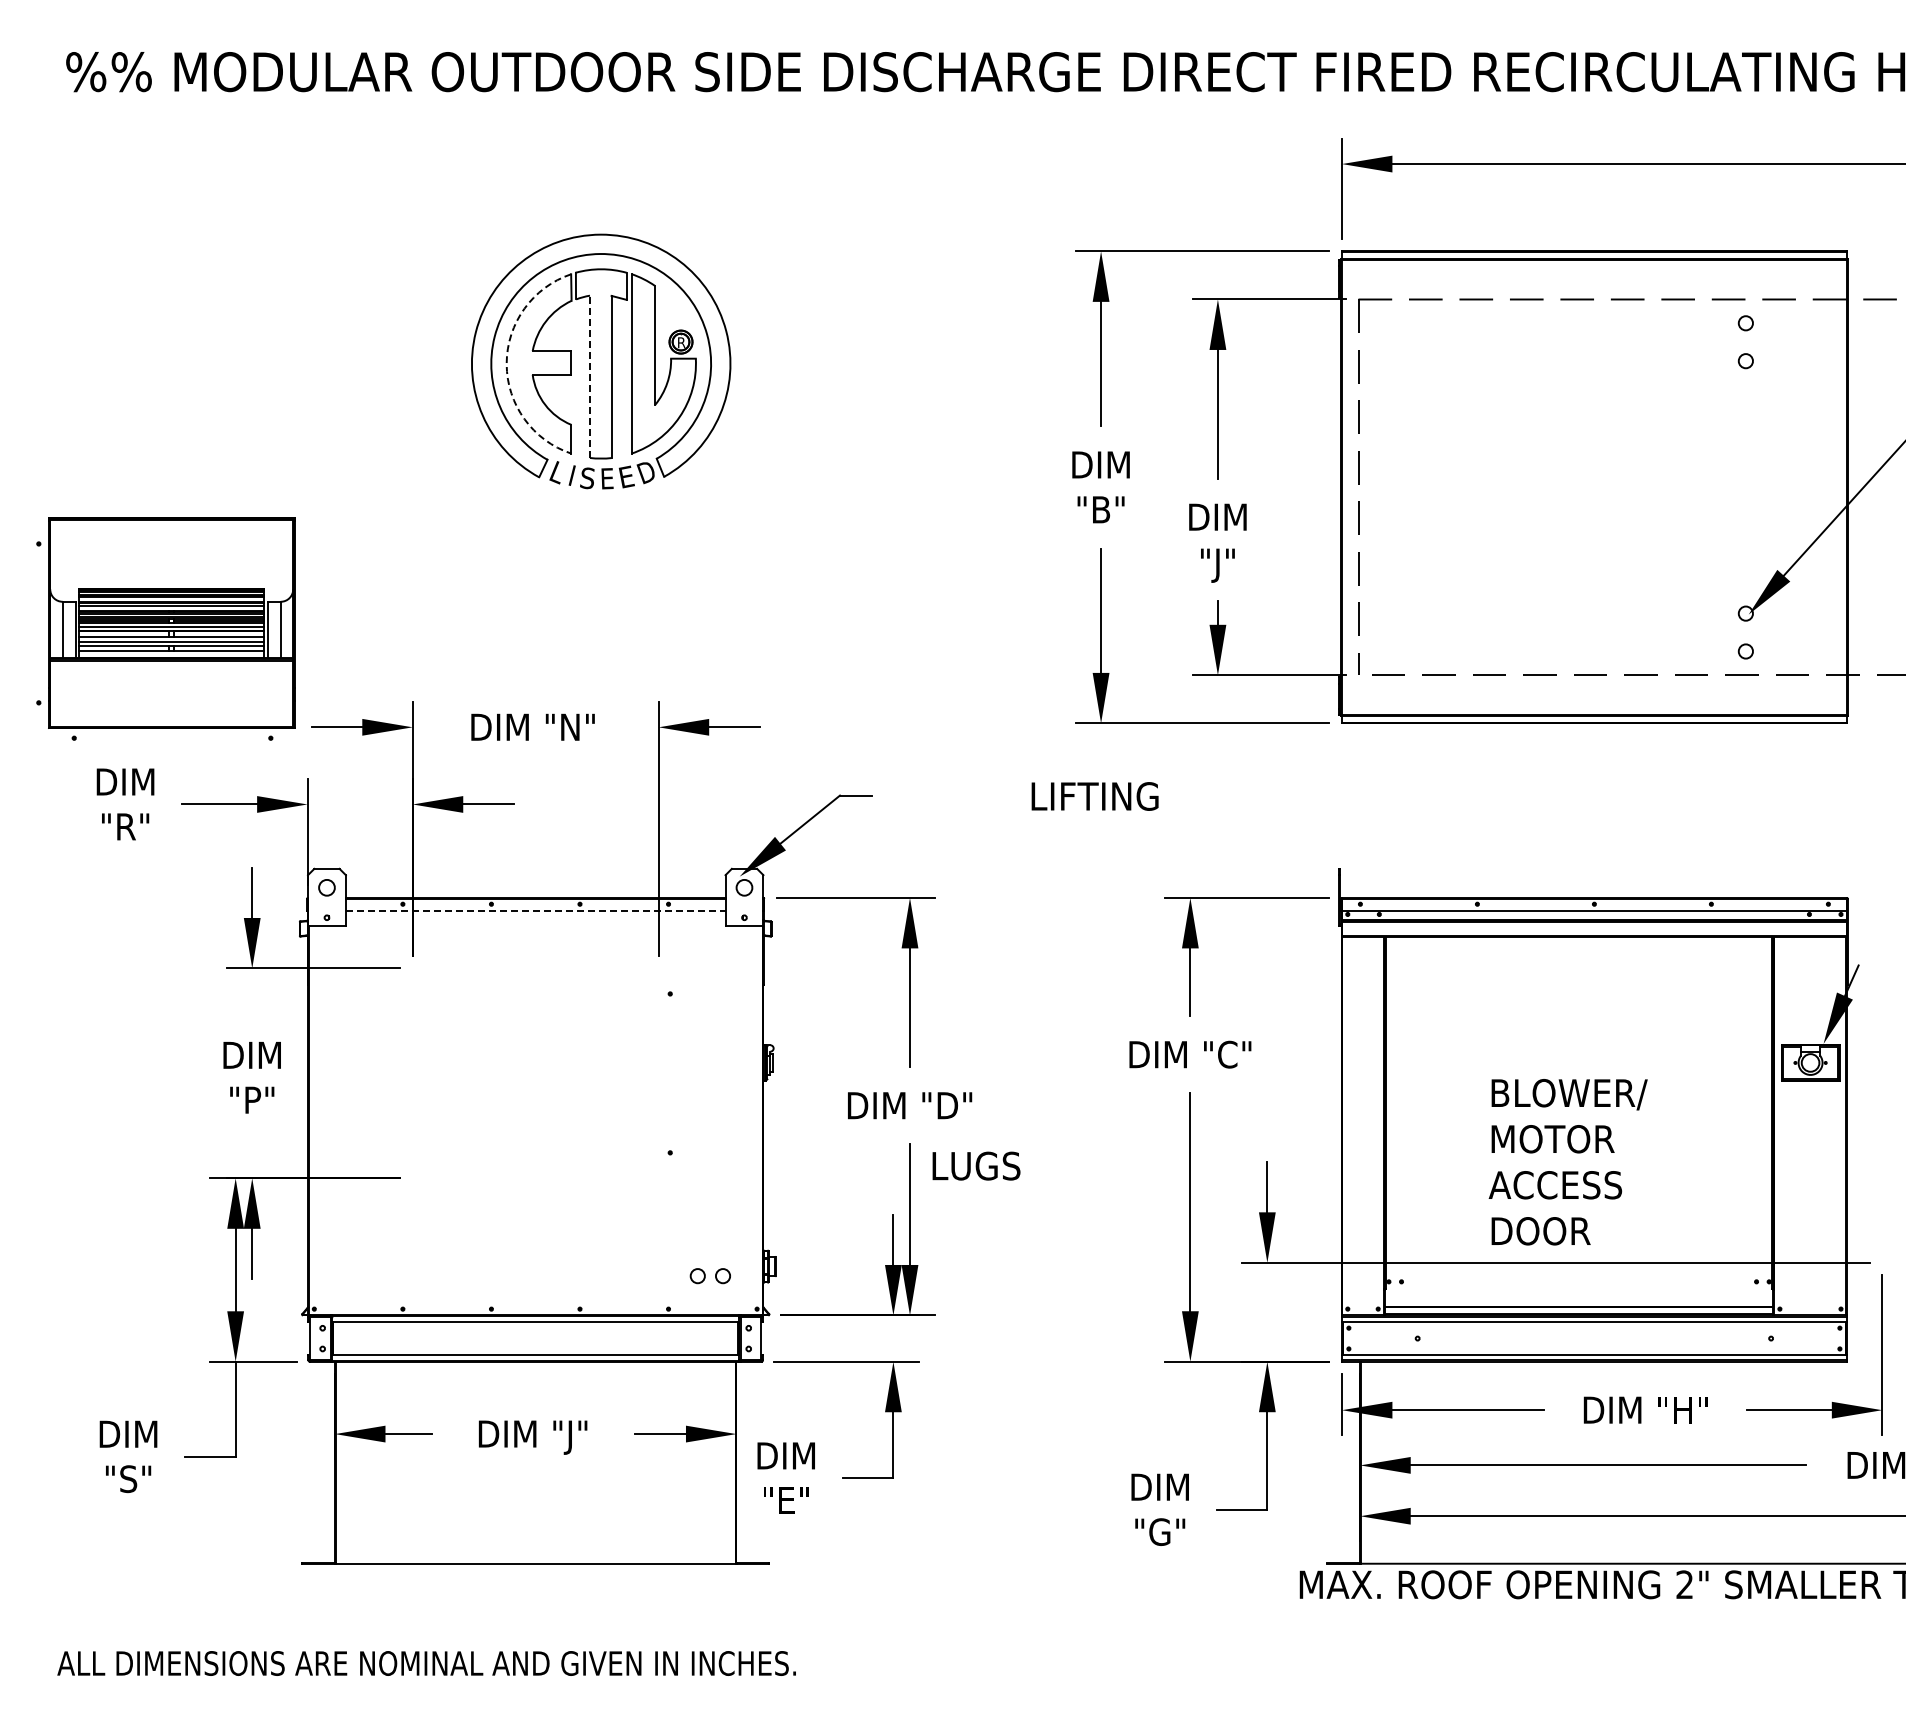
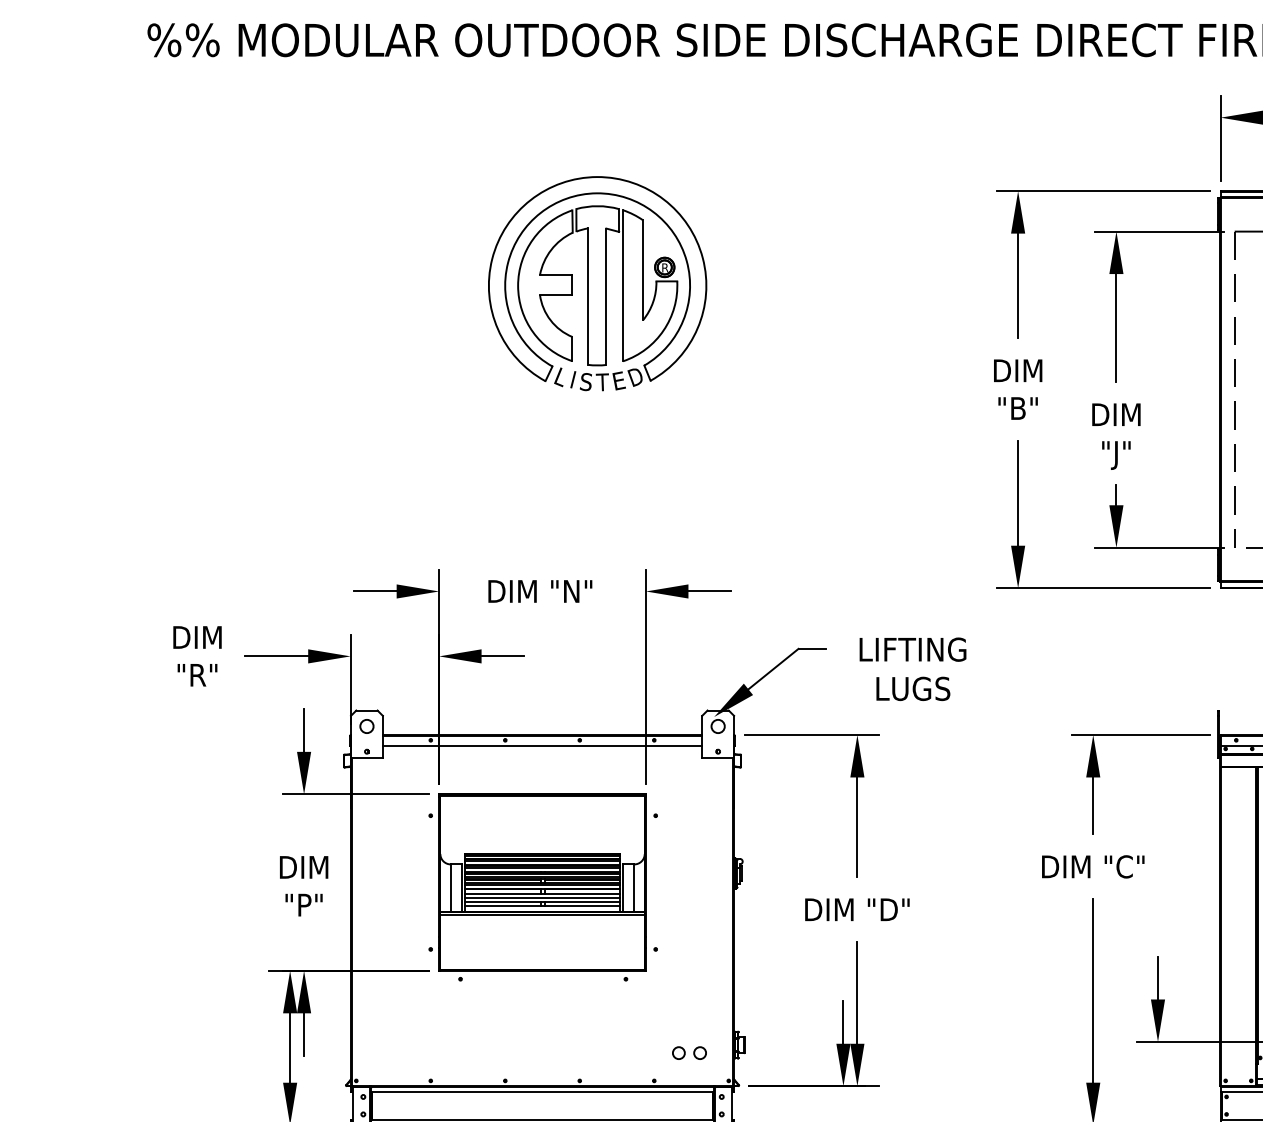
arc: (506, 363) -> (517, 285), dashed -> solid
line: (590, 376) -> (588, 296), dashed -> solid
text: (606, 478) -> (602, 382), E -> T
part: (165, 628) -> (537, 886), moved
text: (1094, 796) -> (912, 649), moved
line: (535, 910) -> (542, 745), dashed -> solid
text: (976, 1165) -> (913, 688), moved

